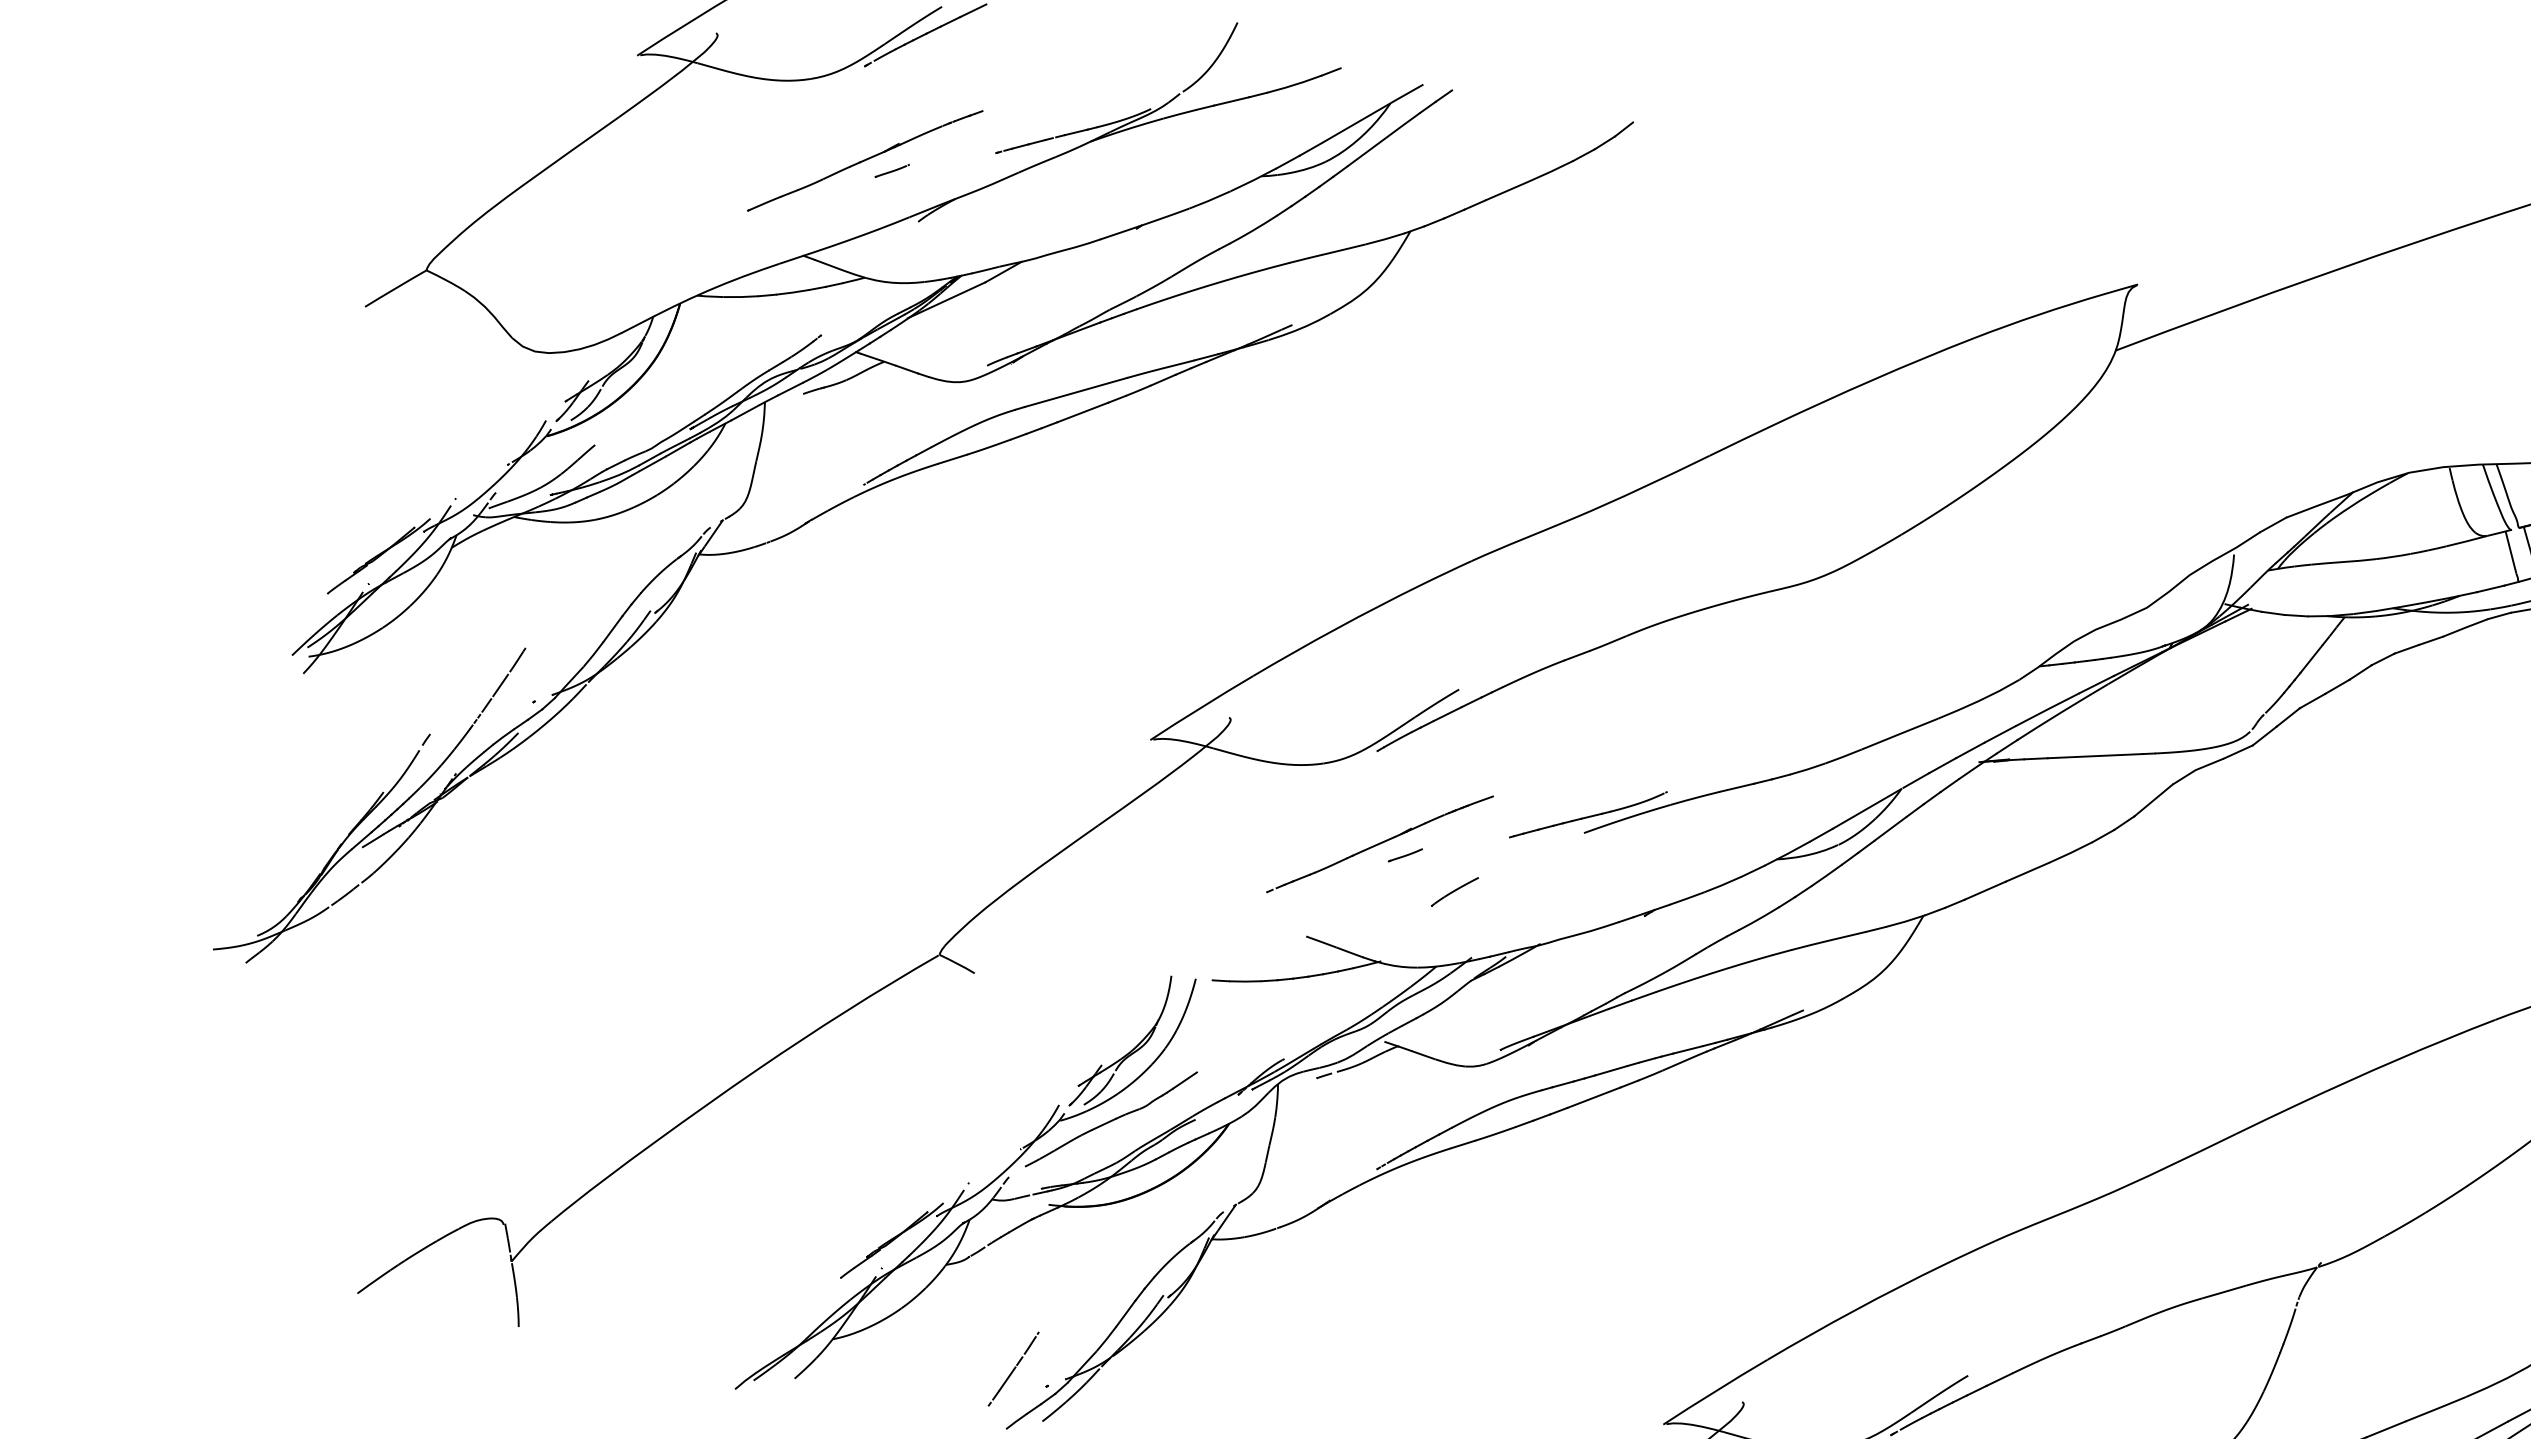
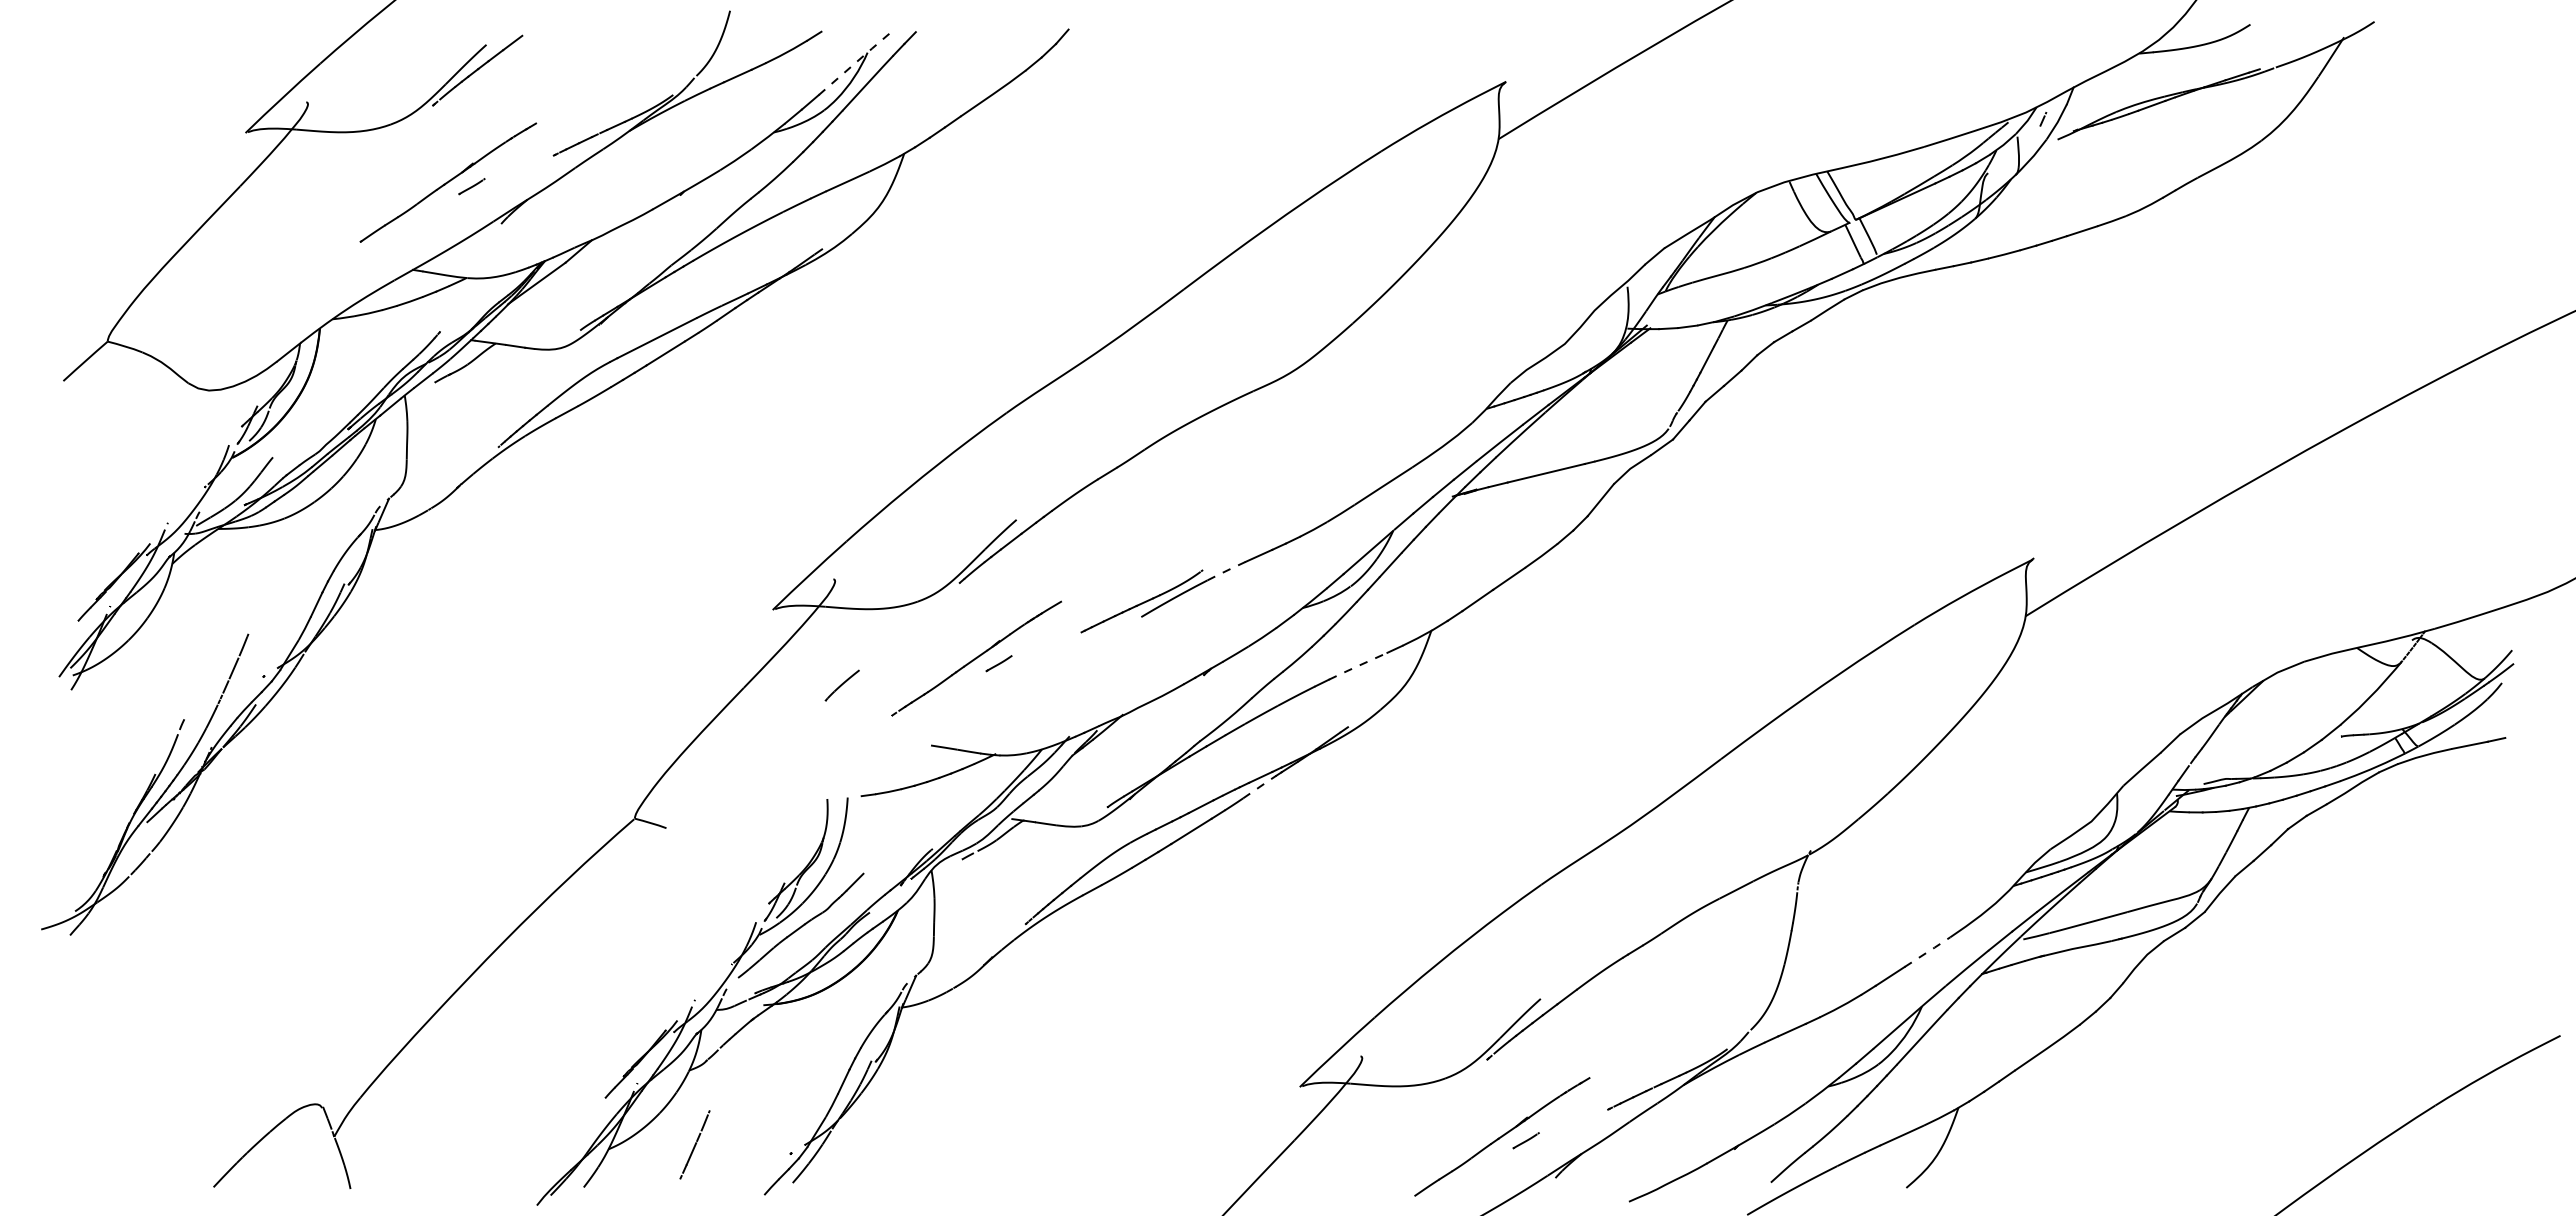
line: (1373, 112) -> (855, 62), solid -> dashed
line: (1695, 797) -> (1226, 570), solid -> dashed
part: (1453, 891) -> (841, 685), moved
line: (1828, 941) -> (1357, 666), solid -> dashed
line: (1685, 1060) -> (1260, 786), solid -> dashed
line: (1013, 1368) -> (694, 1144), moved
line: (2437, 1408) -> (1928, 951), solid -> dashed

